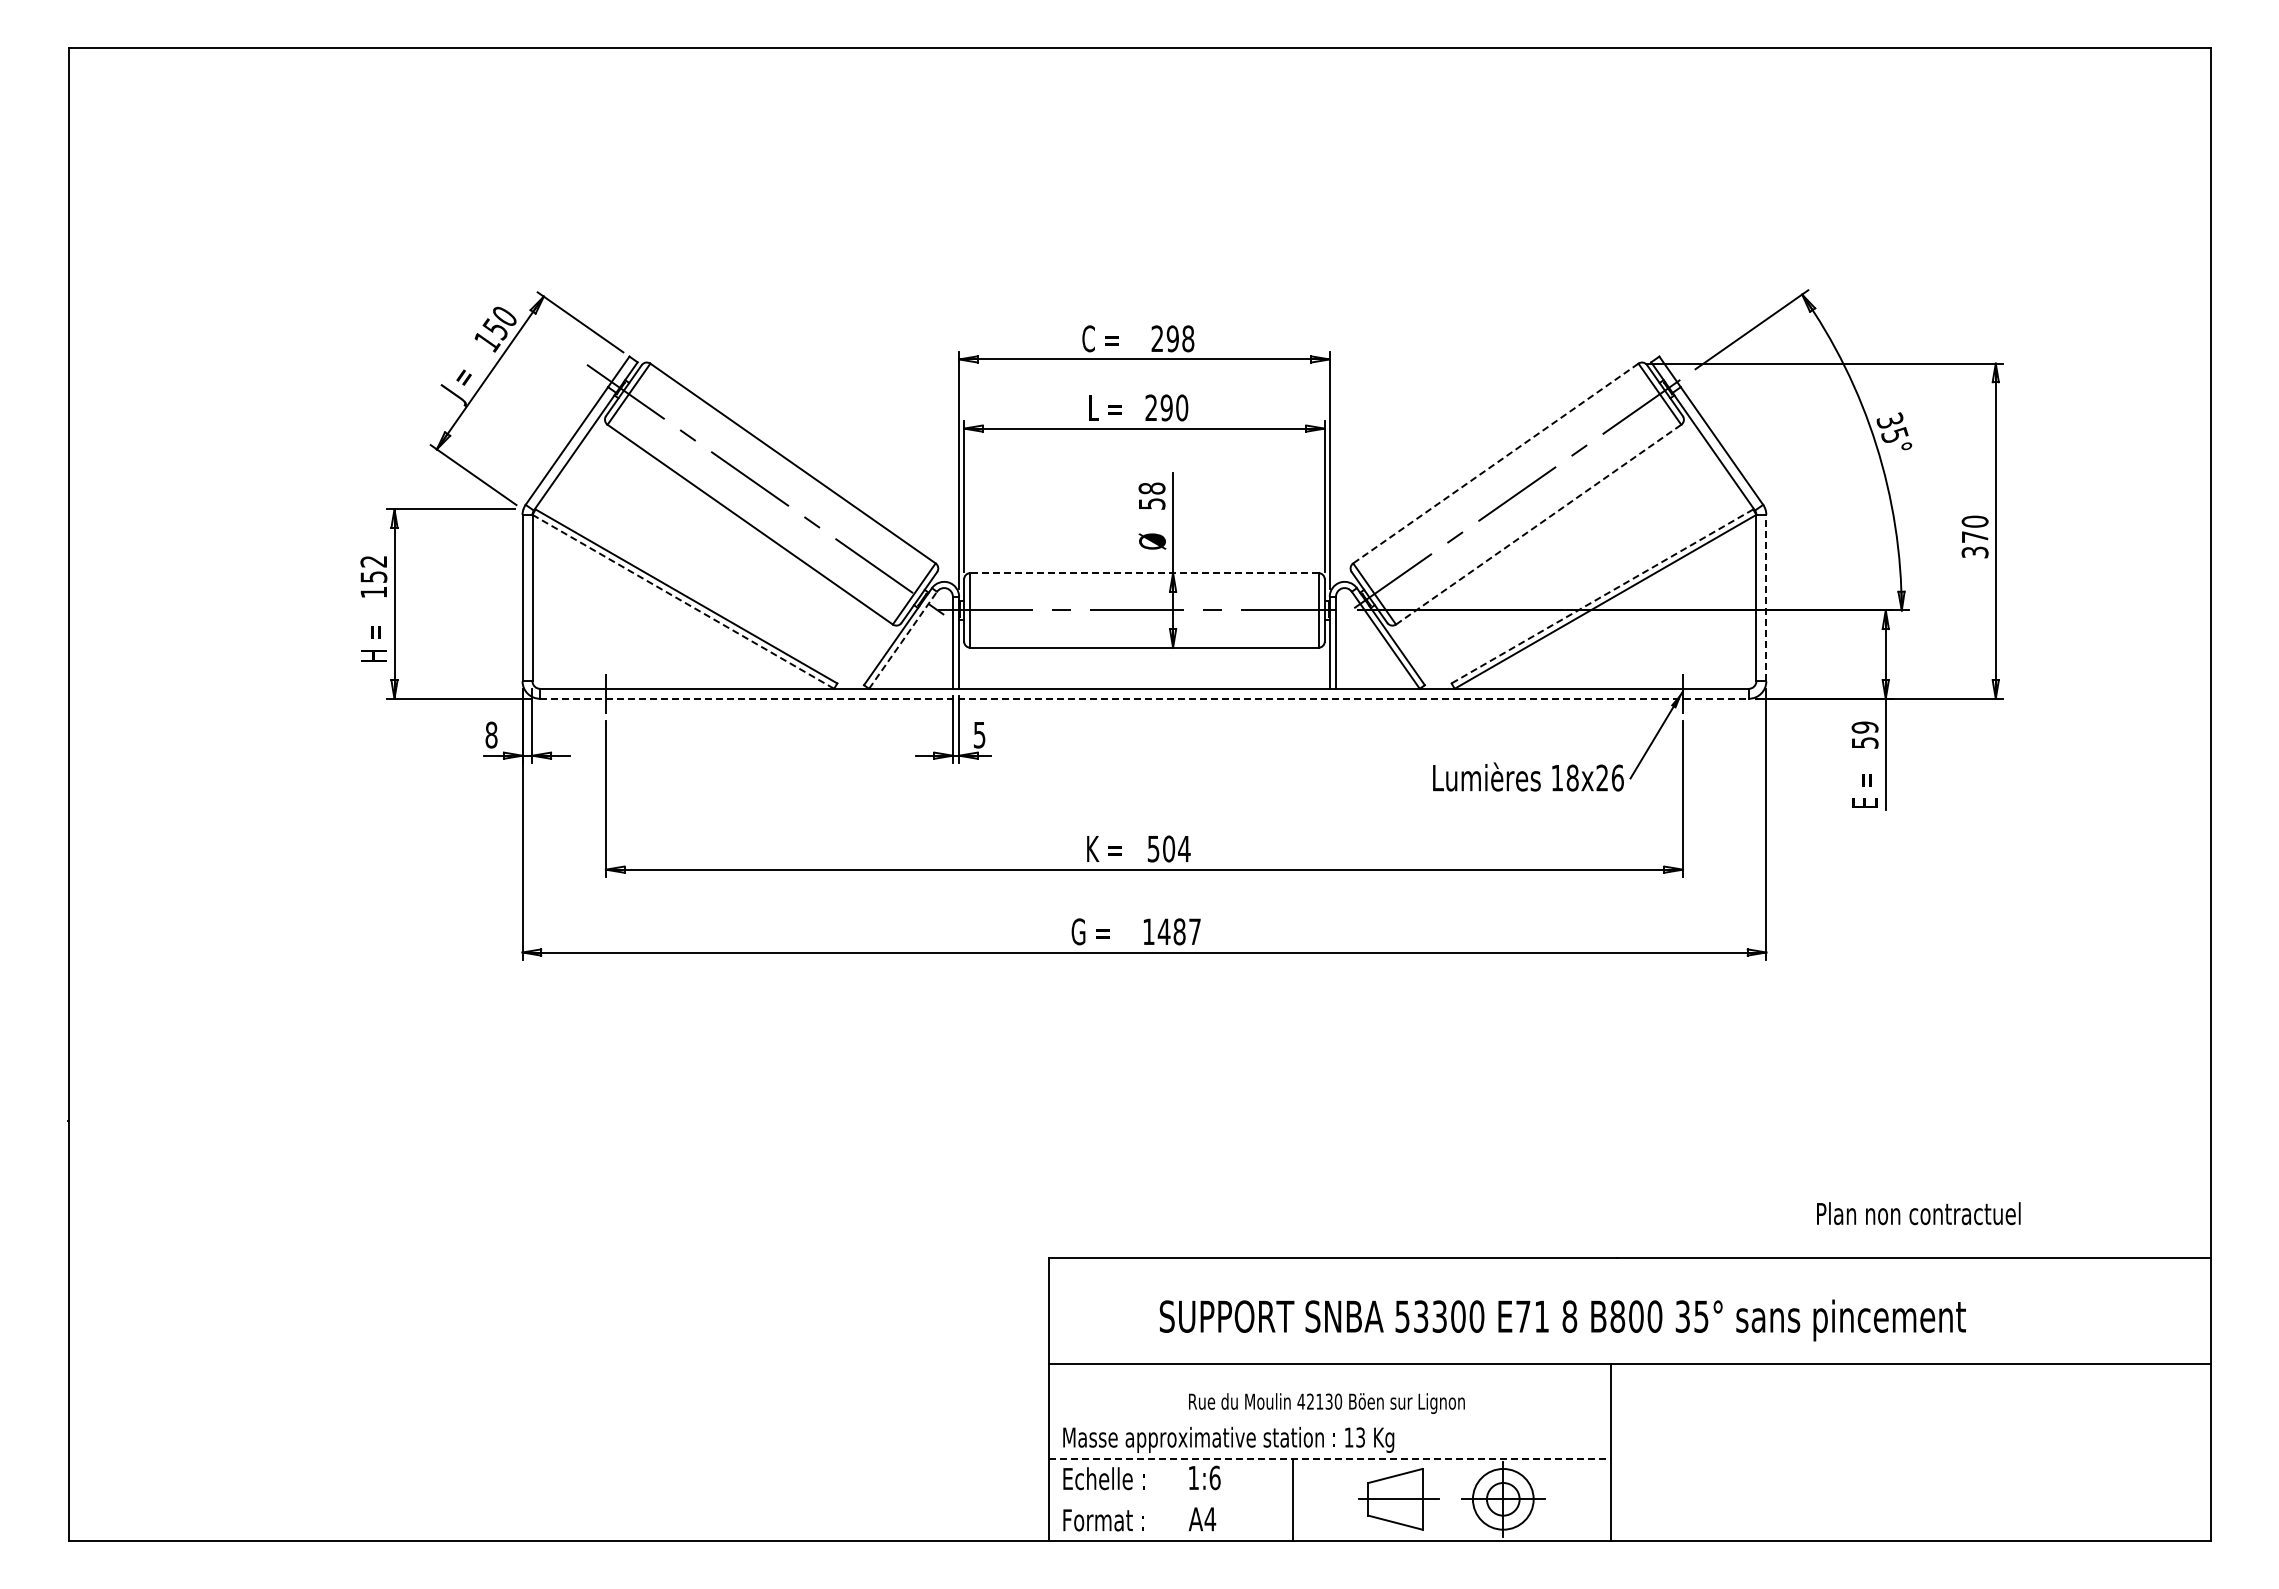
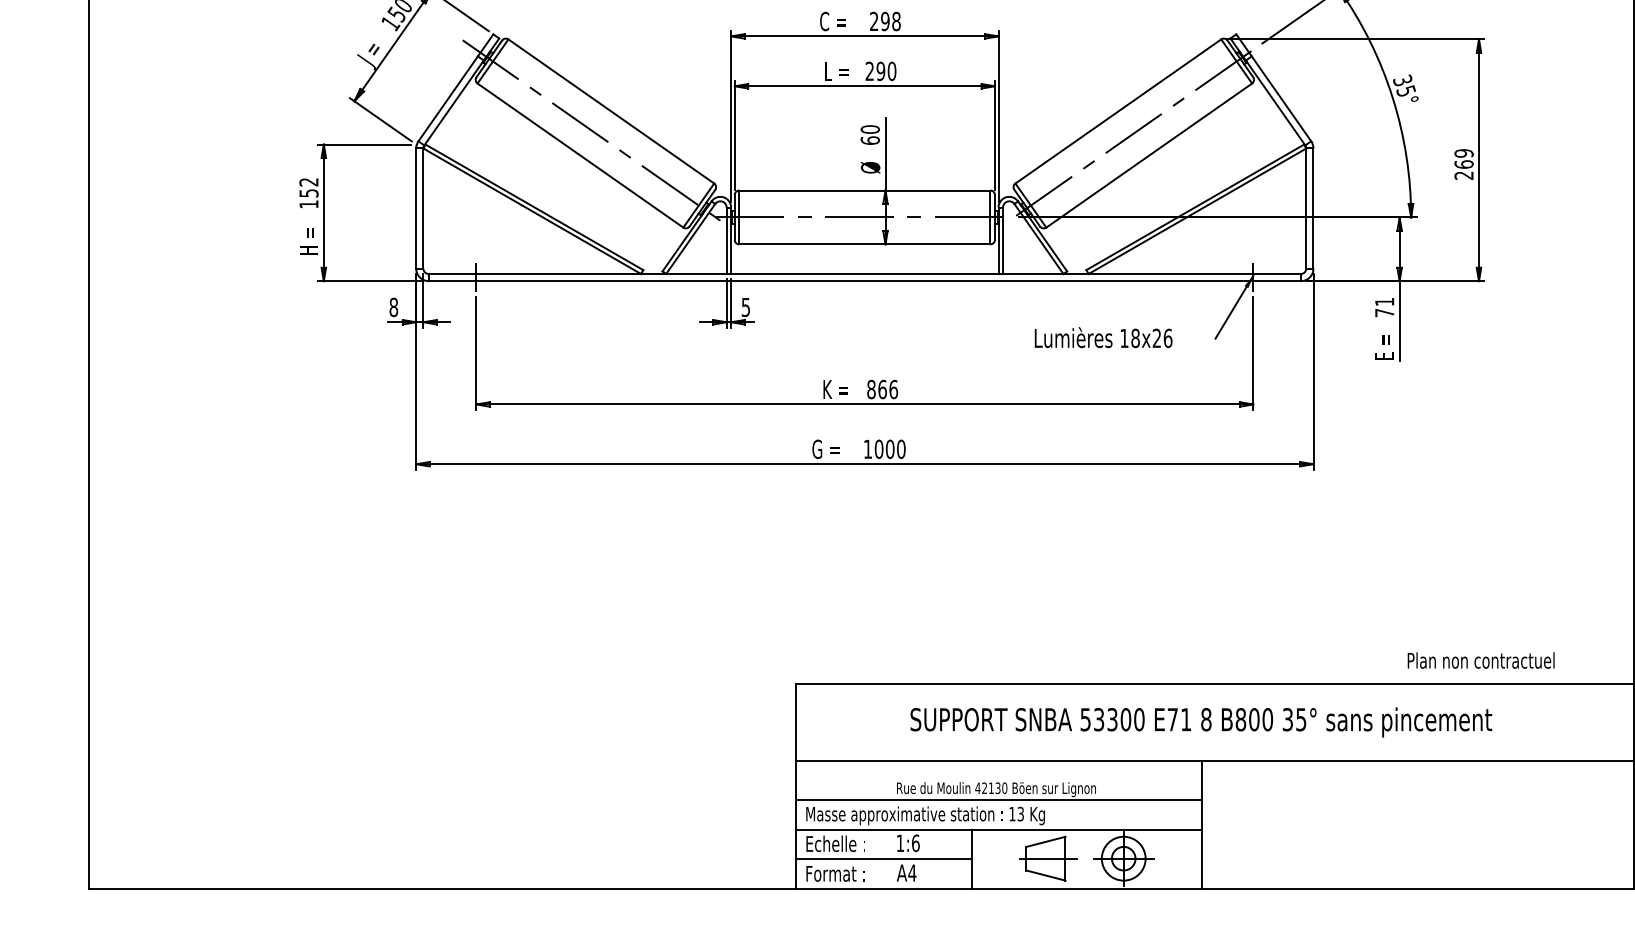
line: (1495, 463) -> (1118, 111), dashed -> solid
text: (1151, 495) -> (869, 134), 58 -> 60
line: (1539, 524) -> (1149, 155), dashed -> solid
text: (1974, 536) -> (1463, 164), 370 -> 269
line: (1143, 573) -> (864, 190), dashed -> solid
line: (1602, 596) -> (1195, 207), dashed -> solid
line: (1766, 597) -> (1313, 208), dashed -> solid
line: (683, 602) -> (532, 211), dashed -> solid
line: (903, 639) -> (691, 238), dashed -> solid
line: (1144, 698) -> (864, 280), dashed -> solid
text: (1864, 734) -> (1384, 306), 59 -> 71
text: (1528, 776) -> (1103, 337), moved
text: (1168, 848) -> (882, 389), 504 -> 866
text: (1179, 931) -> (890, 449), 1487 -> 1000
text: (1918, 1213) -> (1480, 660), moved
text: (1562, 1320) -> (1201, 722), moved
line: (1330, 1418) -> (999, 800), added
line: (1330, 1459) -> (999, 829), dashed -> solid
line: (1170, 1500) -> (883, 859), added

